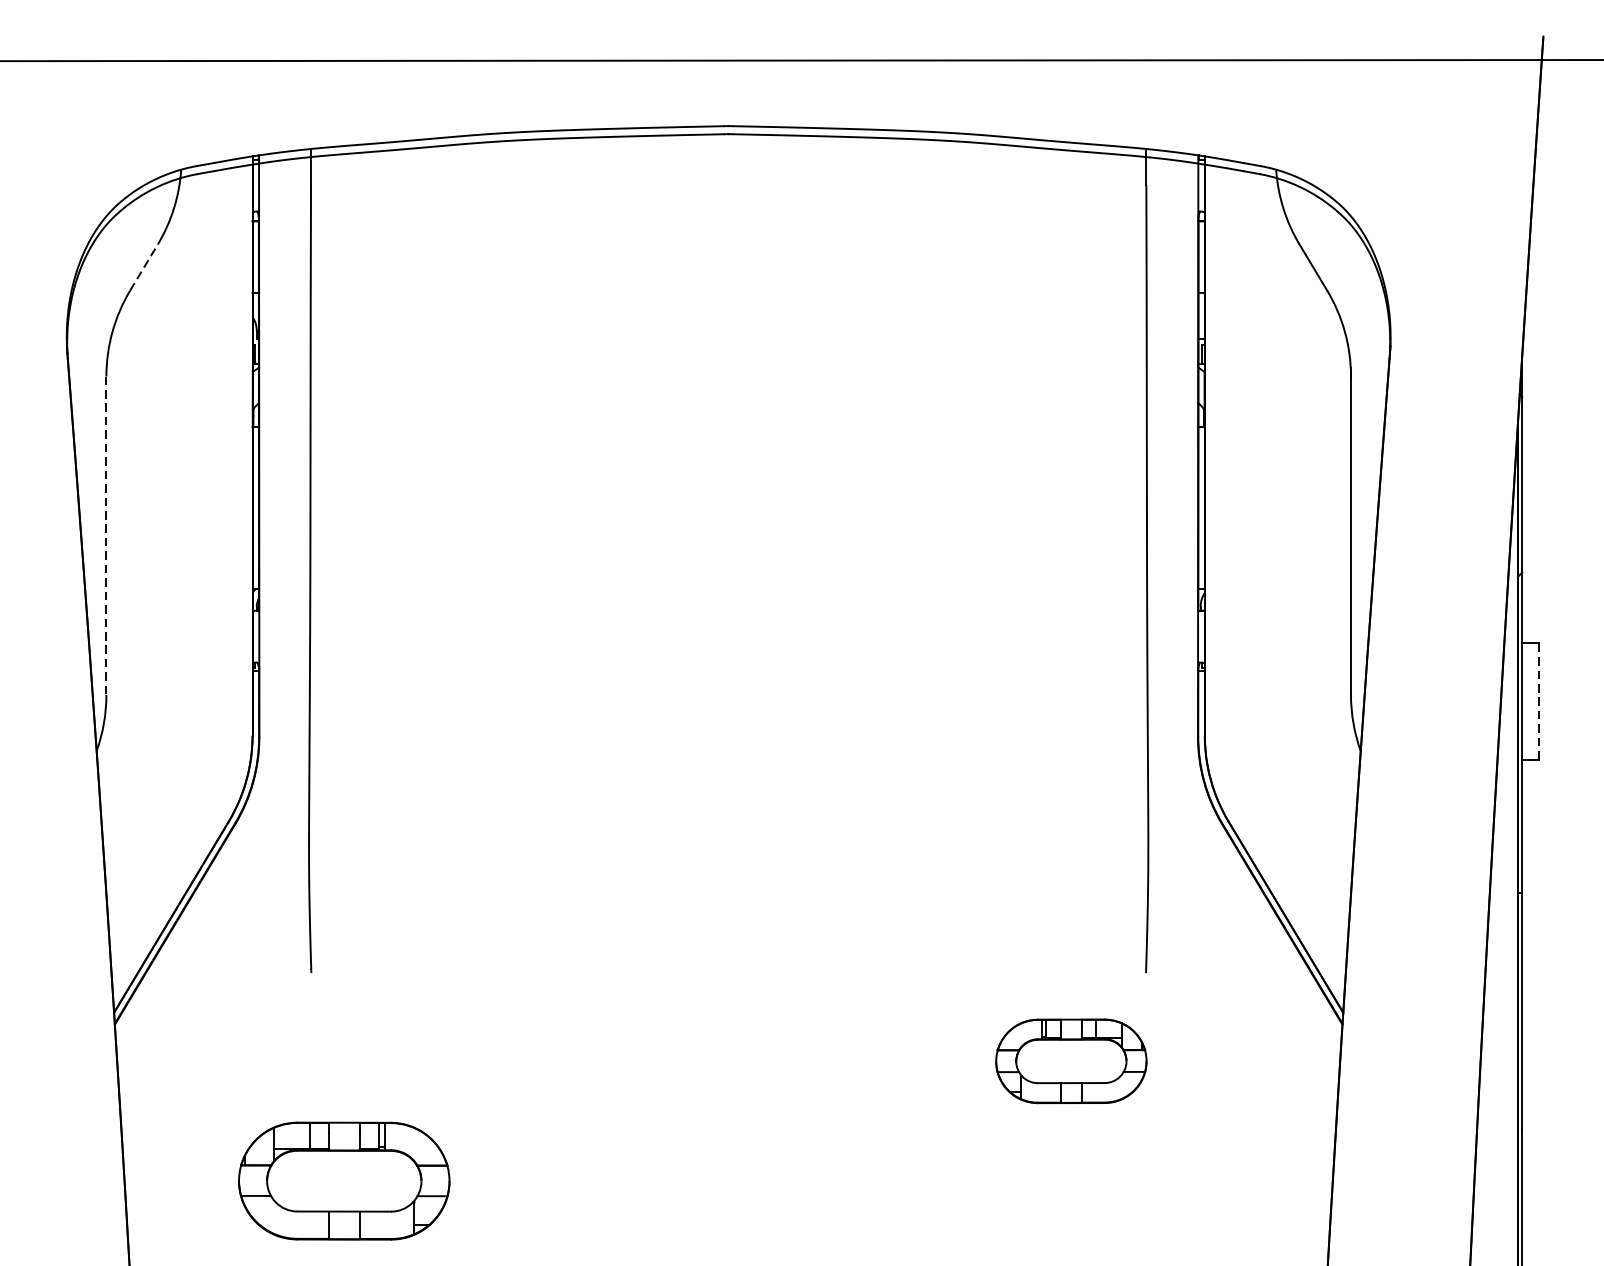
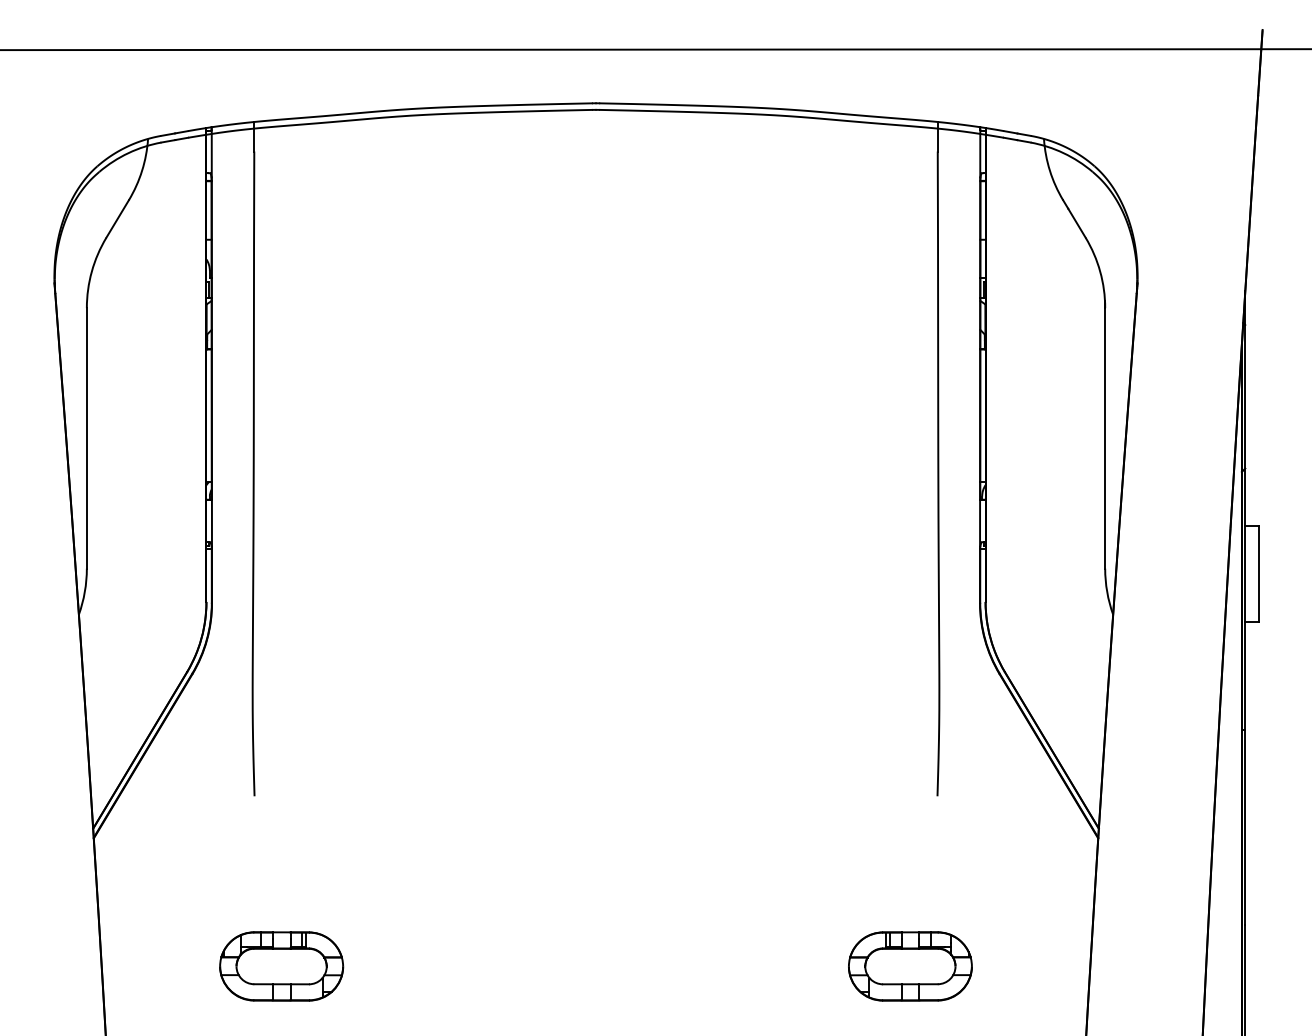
line: (143, 268) -> (117, 219), dashed -> solid
line: (105, 535) -> (86, 438), dashed -> solid
line: (1538, 700) -> (1258, 573), dashed -> solid
part: (1071, 1061) -> (910, 966), moved
part: (344, 1181) -> (281, 966), size x0.71

